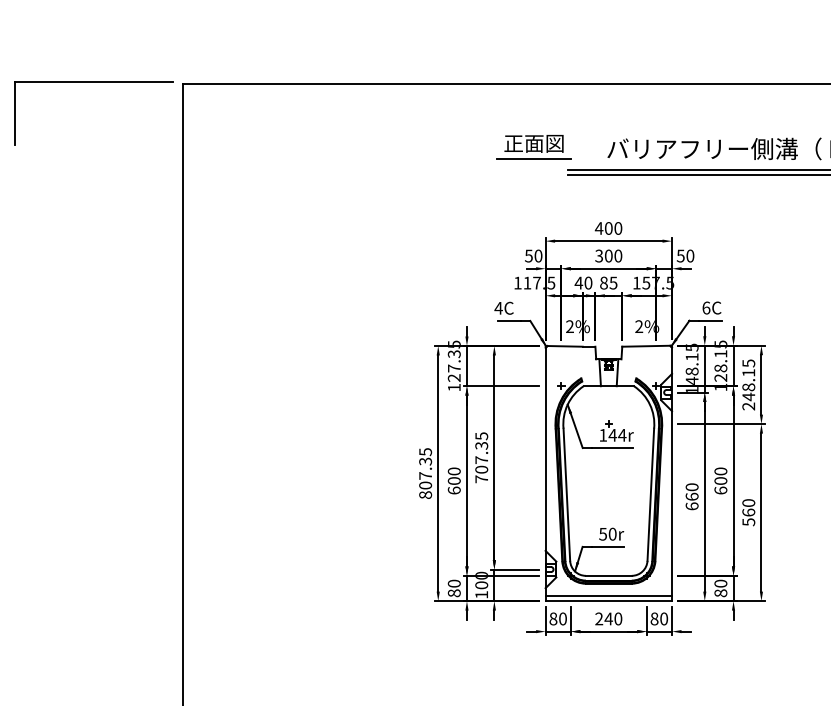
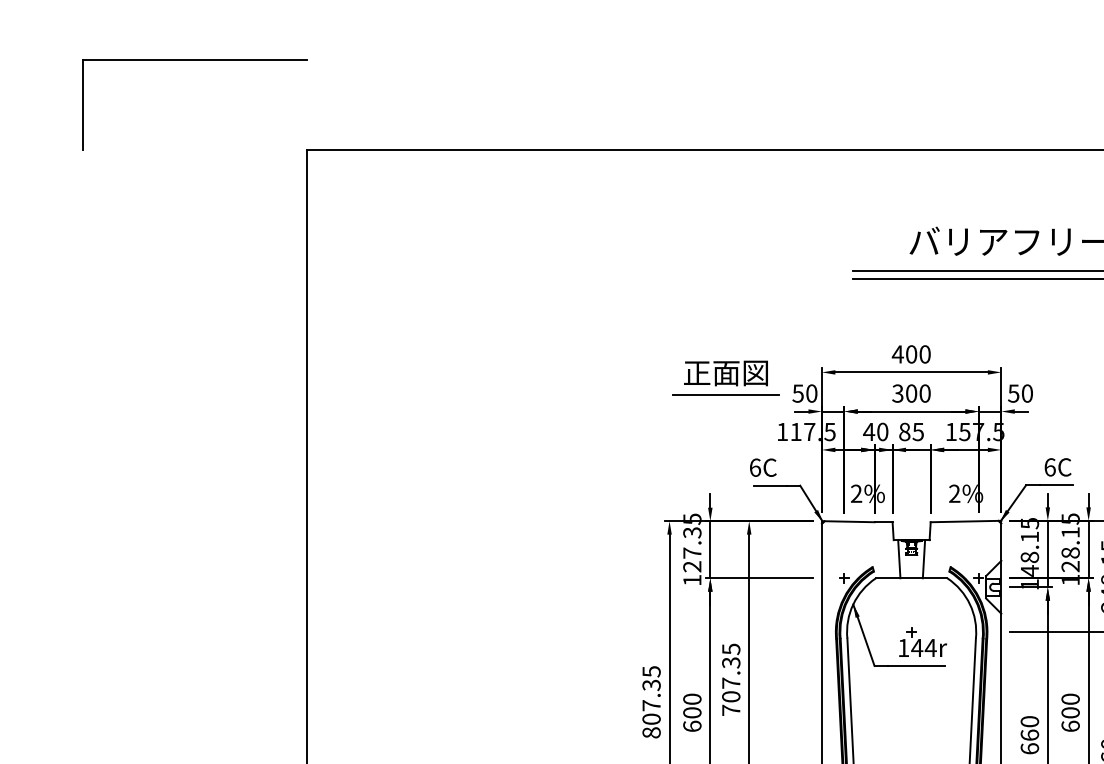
part: (93, 82) -> (194, 60), moved
part: (533, 147) -> (725, 378), moved
text: (498, 307) -> (755, 466), 4C -> 6C

